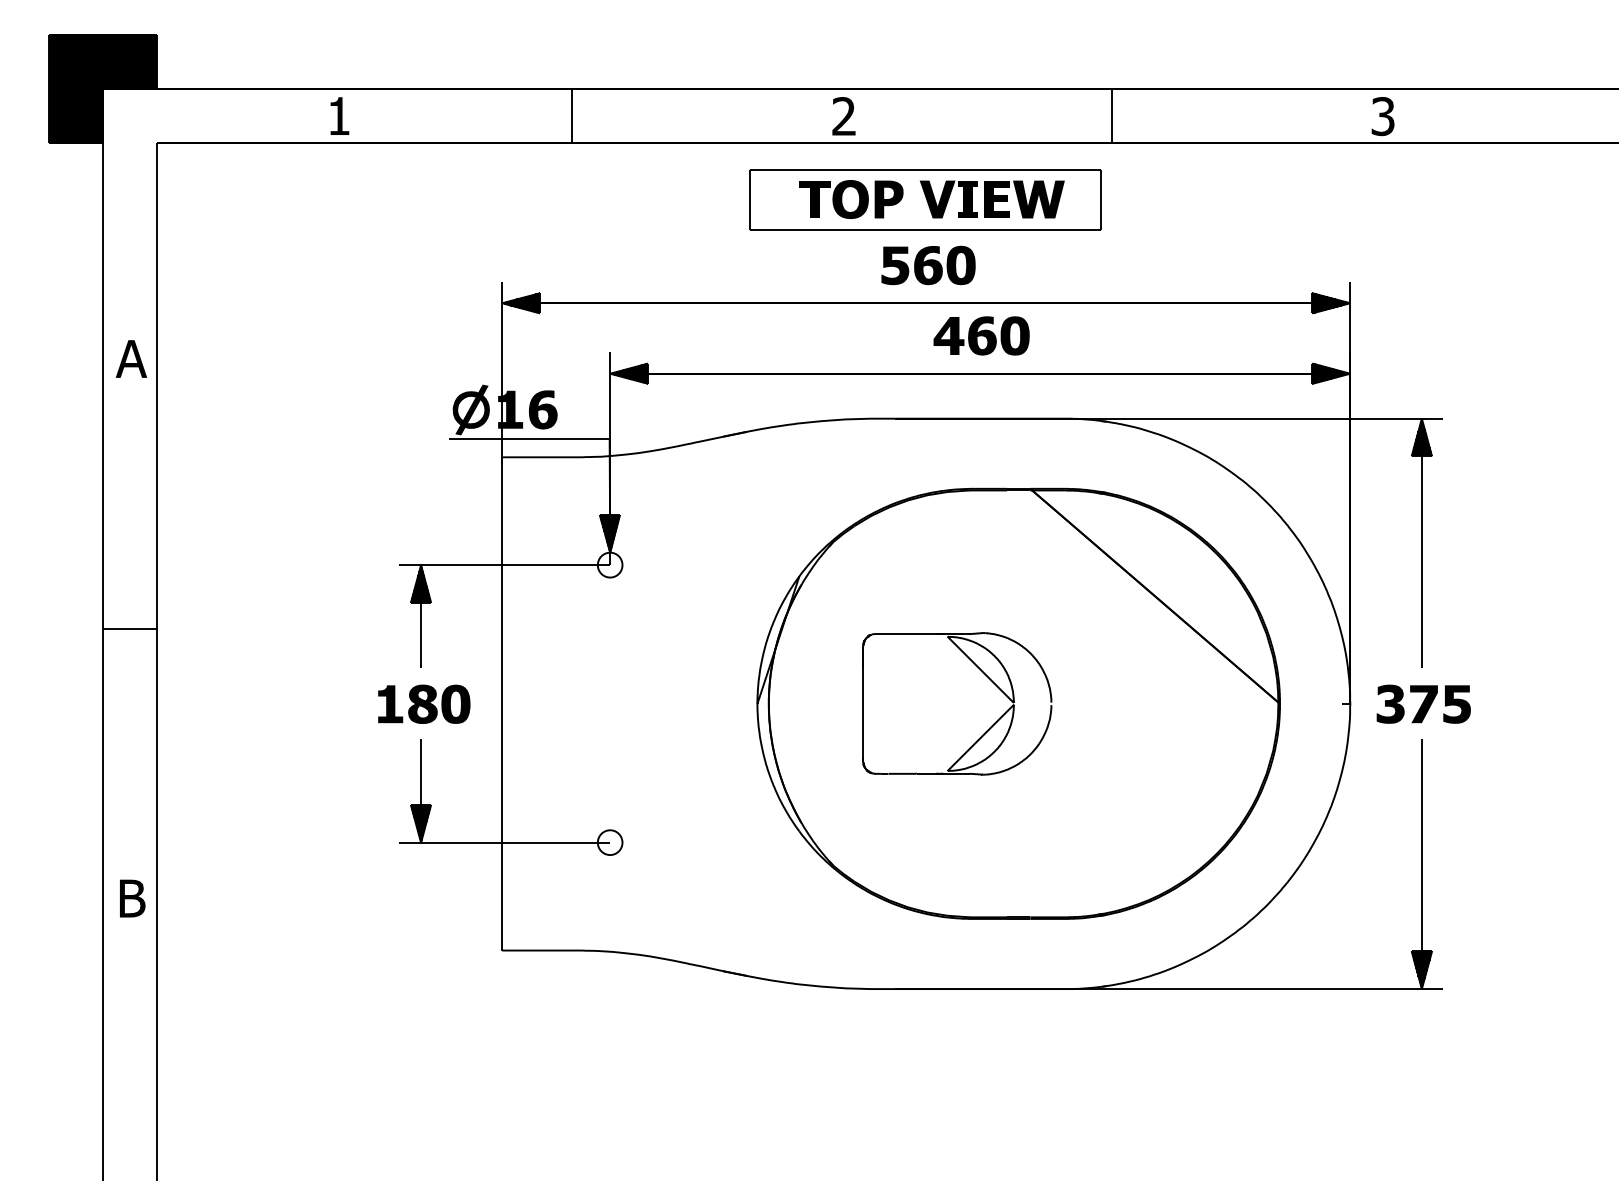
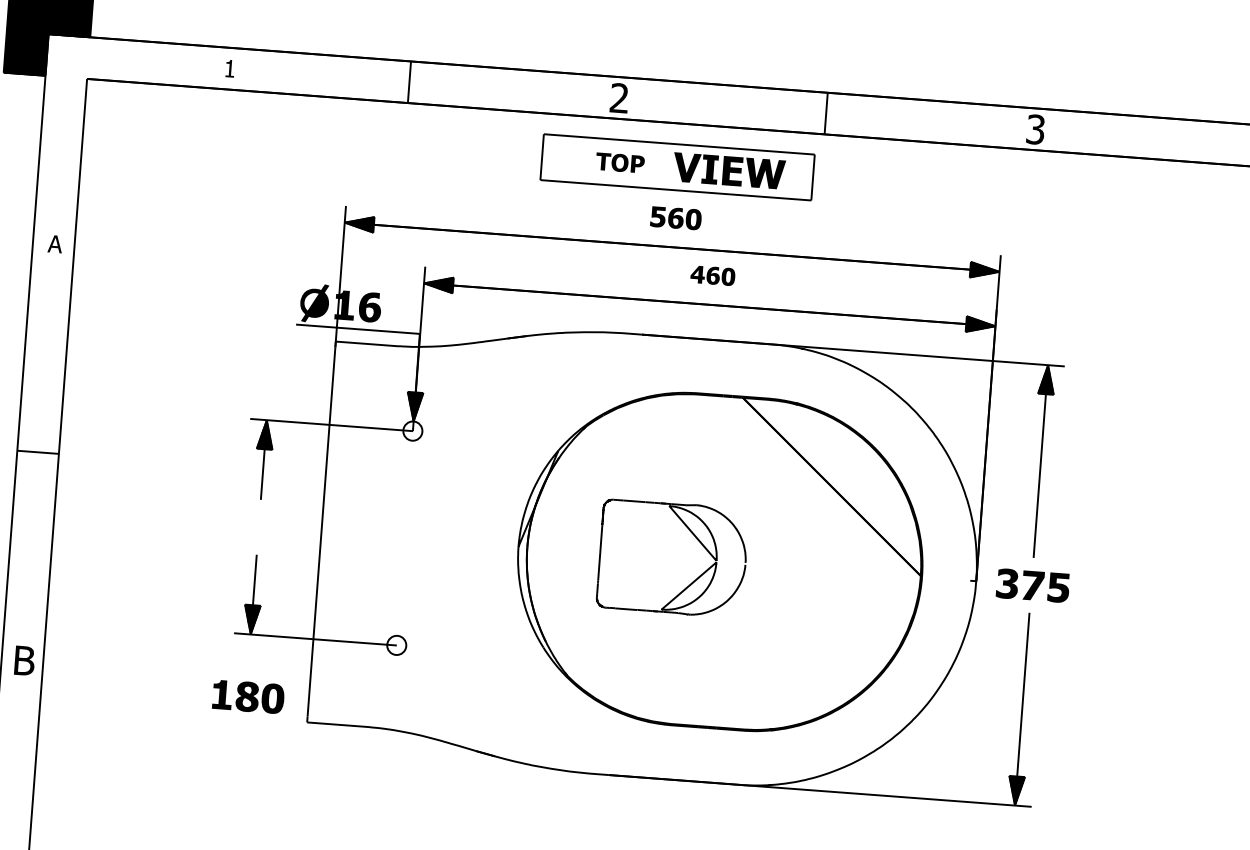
part: (339, 115) -> (229, 68), size x0.6
part: (851, 199) -> (620, 162), size x0.6
part: (928, 265) -> (676, 218), size x0.7
part: (981, 335) -> (712, 275), size x0.6
part: (131, 358) -> (55, 243), size x0.6
part: (424, 703) -> (248, 696), moved

